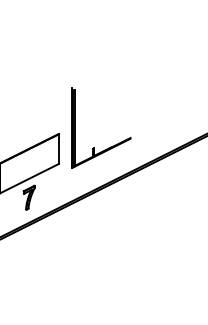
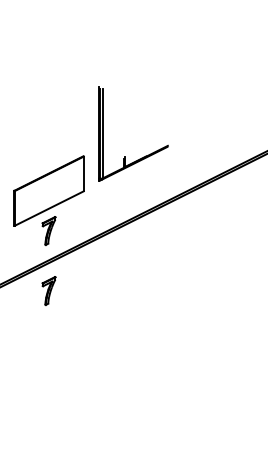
part: (94, 147) -> (125, 156), moved
part: (28, 248) -> (48, 290), added

